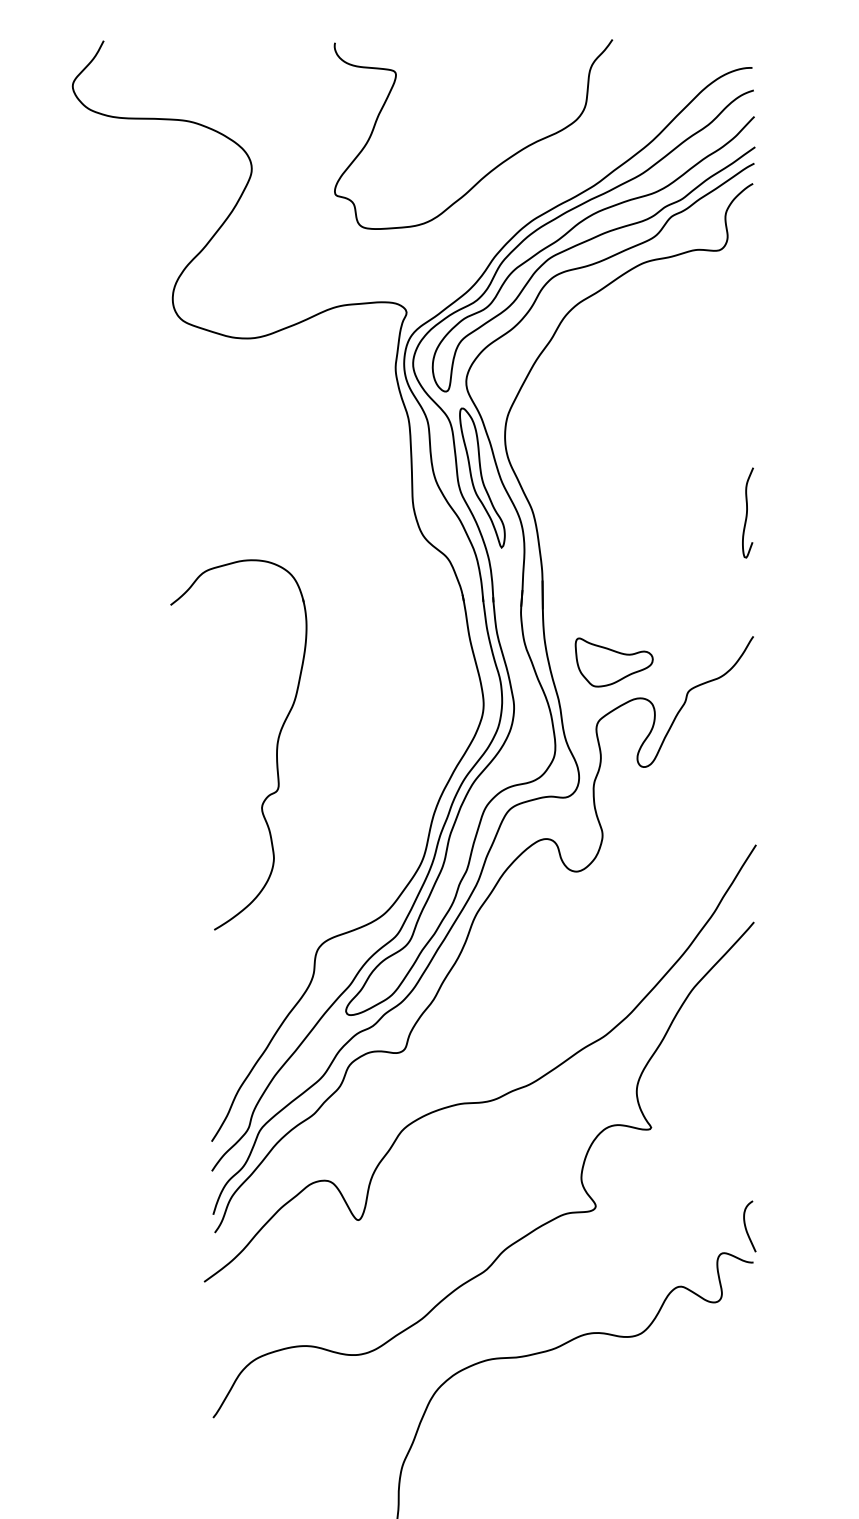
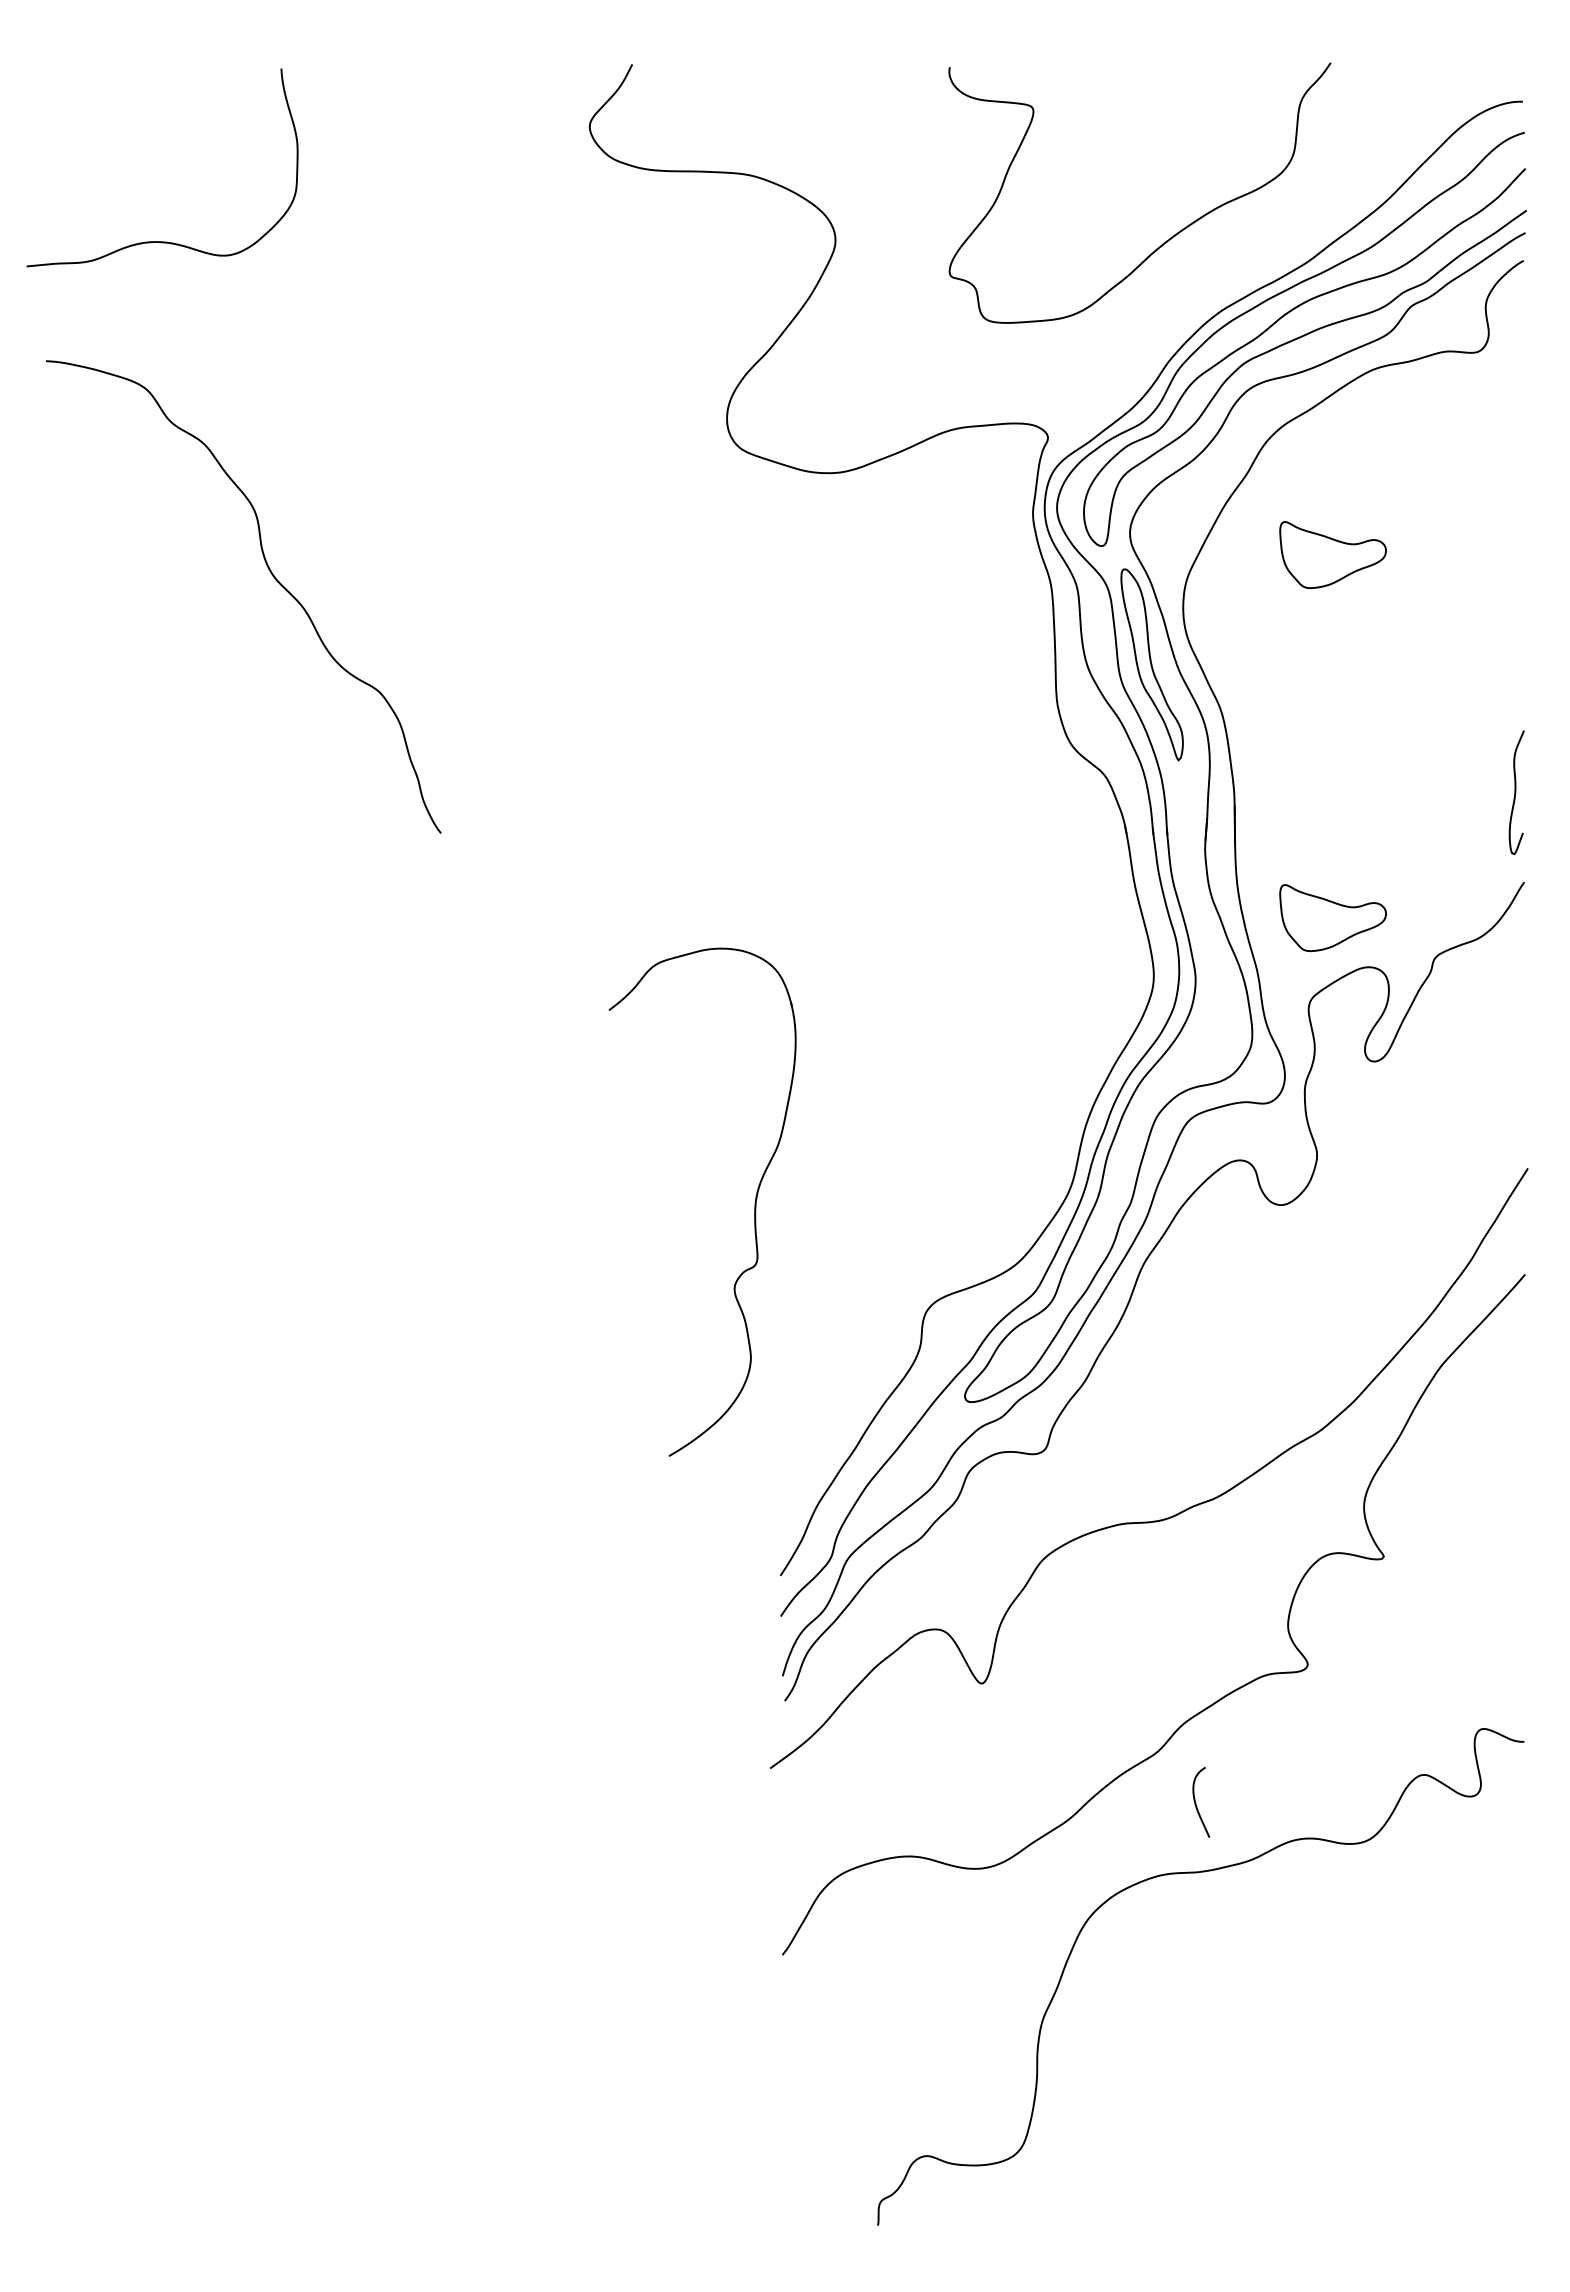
part: (613, 398) -> (1332, 555), added
curve: (747, 512) -> (1516, 792), moved
part: (276, 745) -> (754, 1202), moved
curve: (746, 1227) -> (1196, 1803), moved

